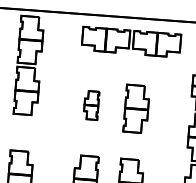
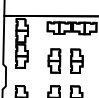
part: (91, 104) -> (54, 60), size x1.67

